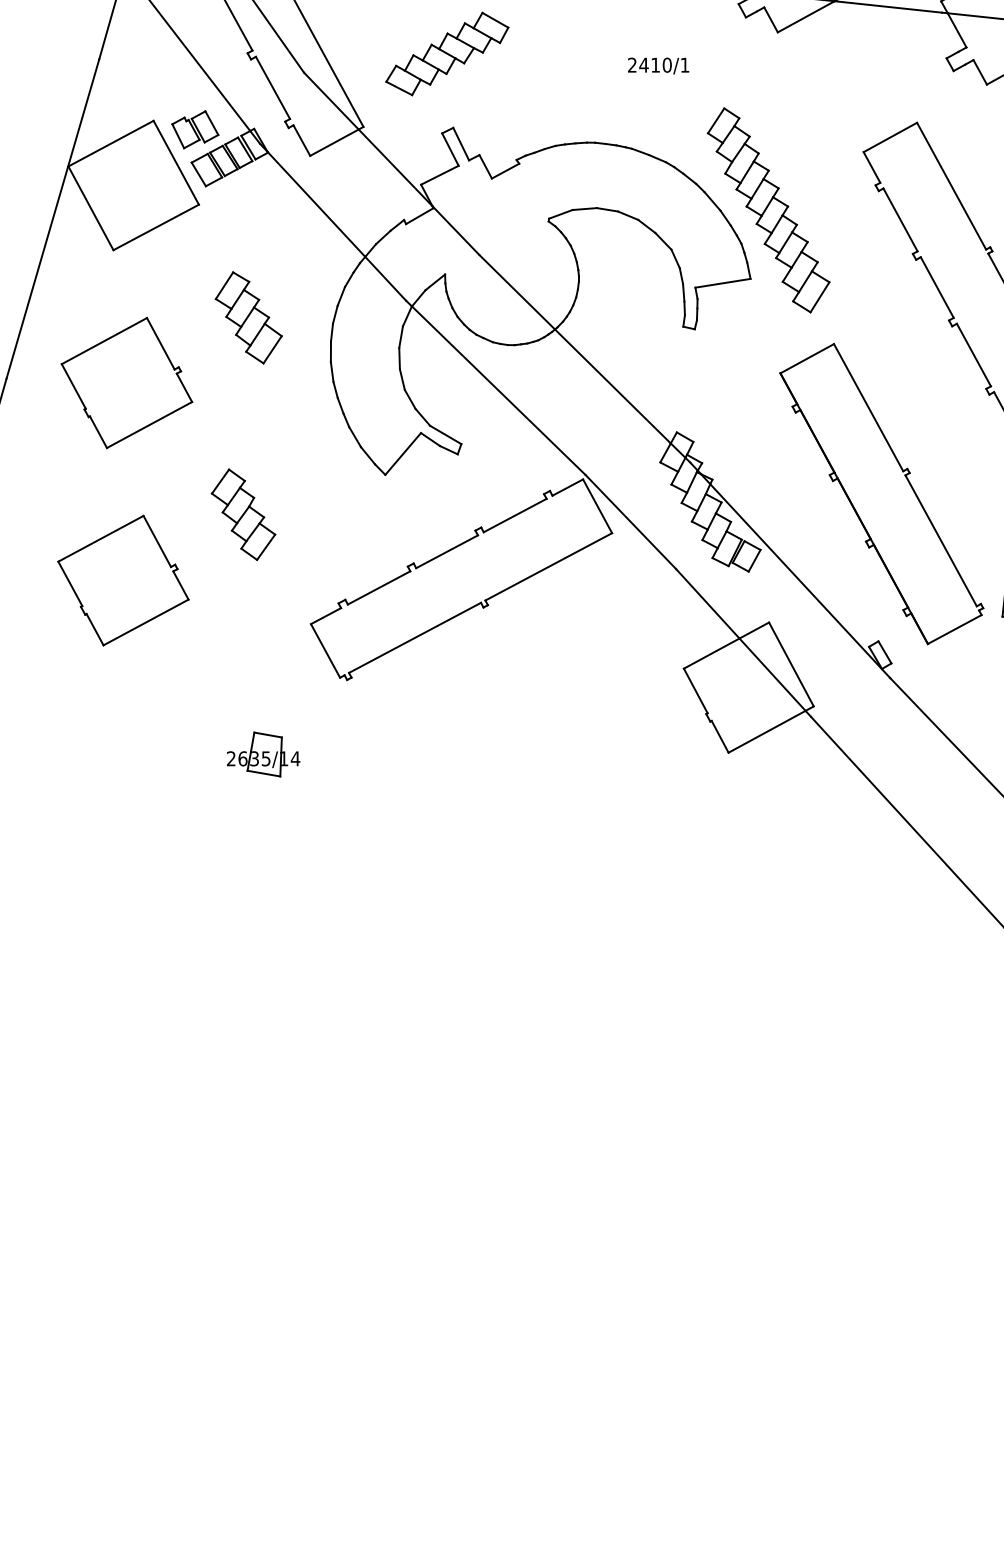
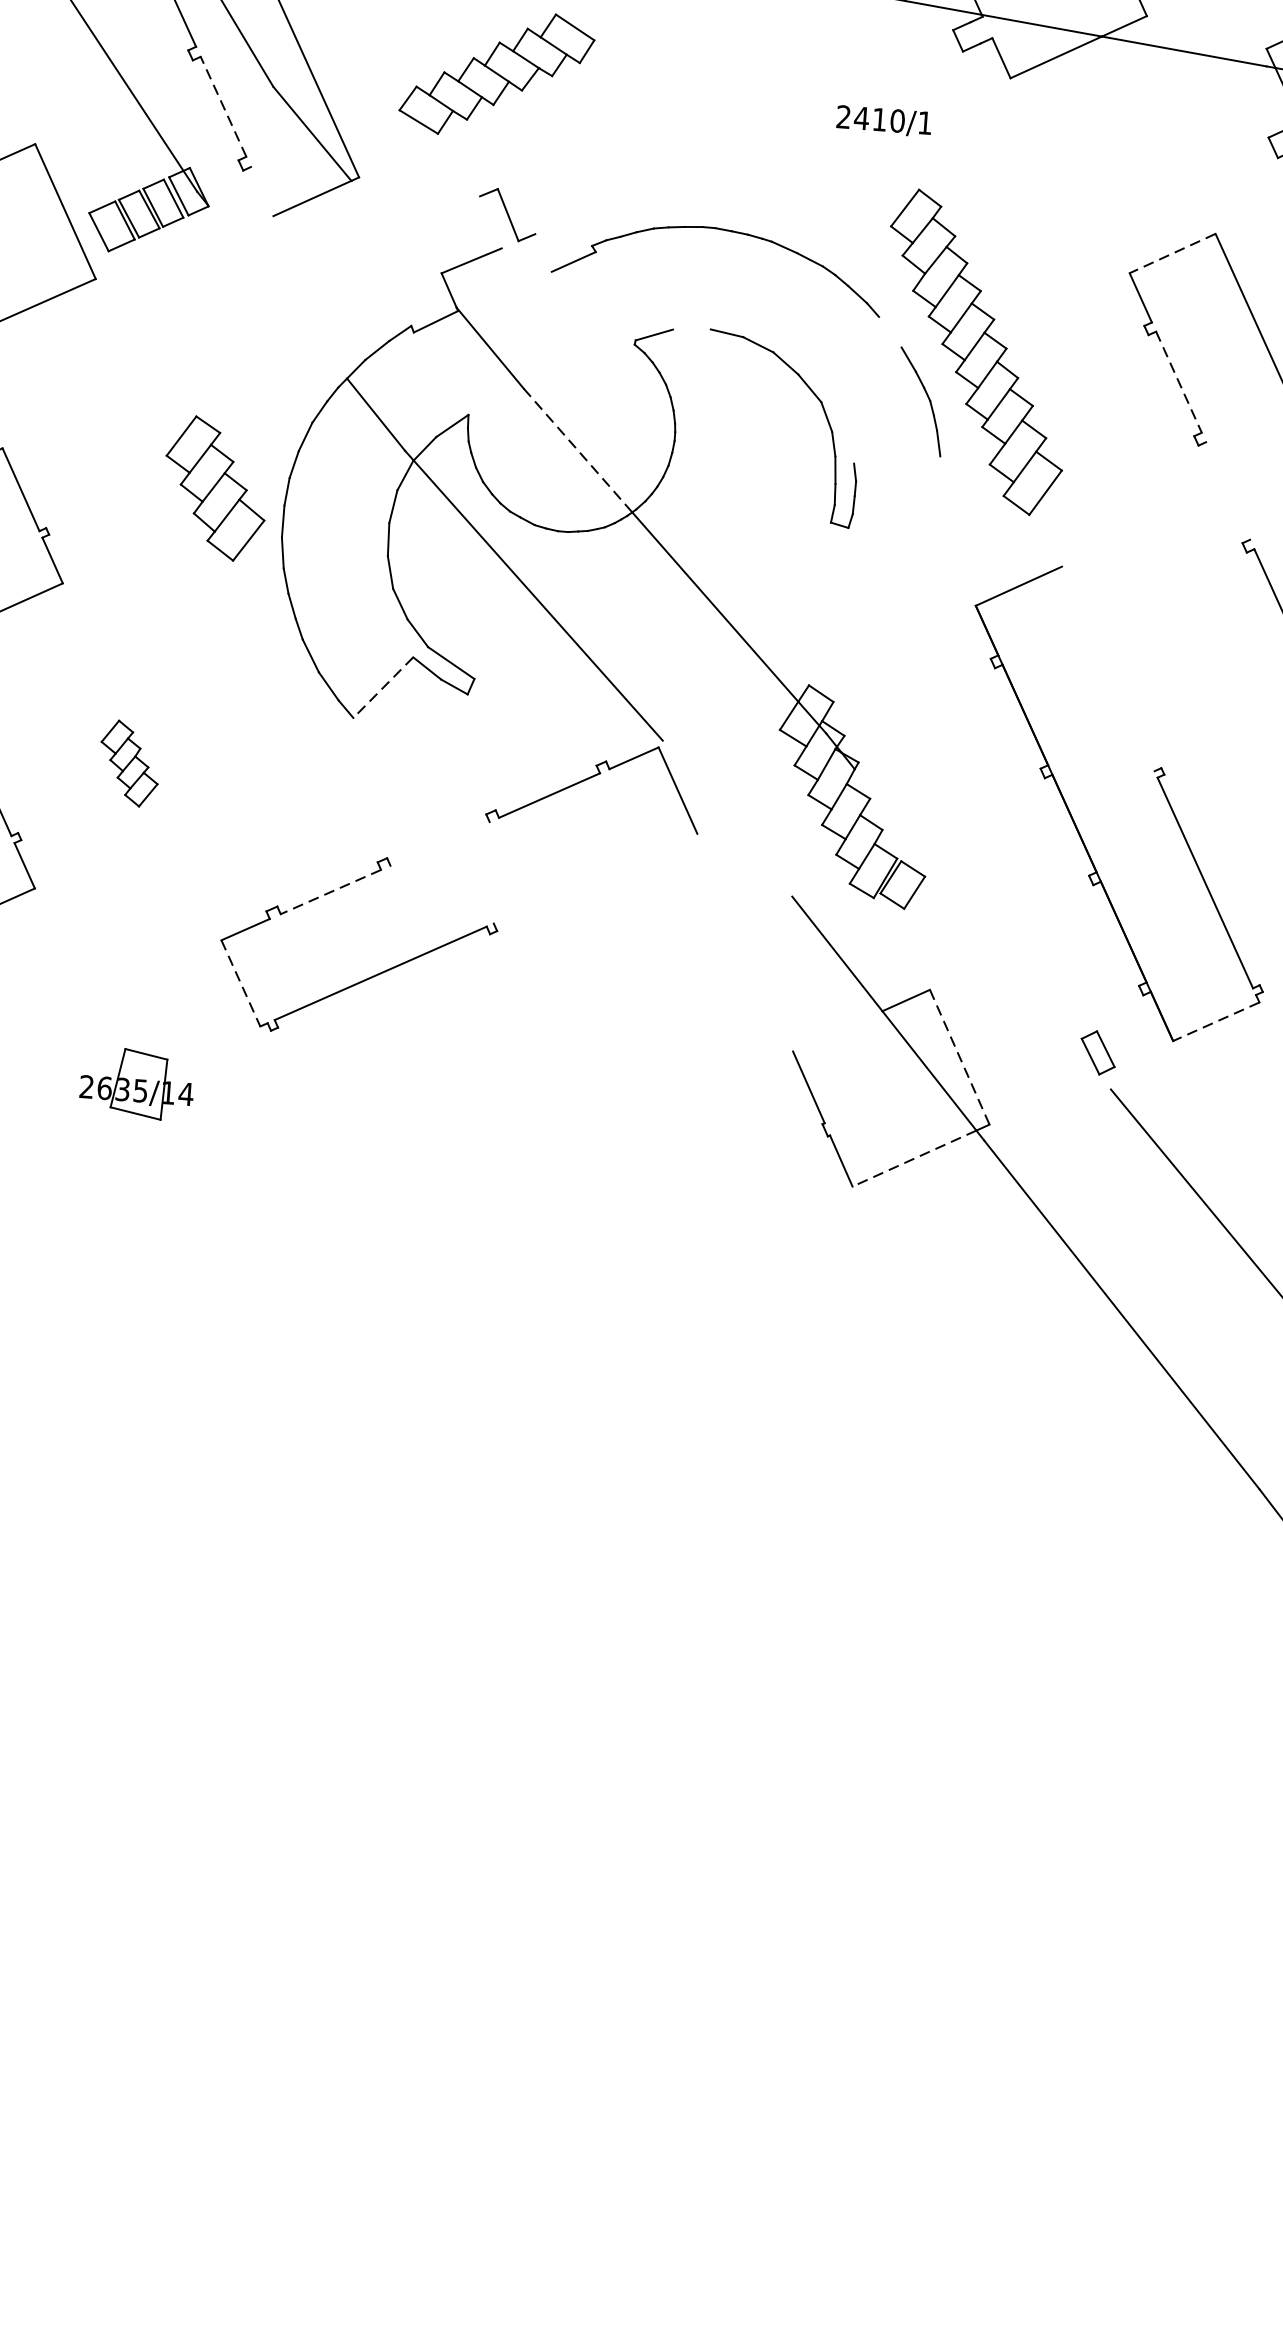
text: (658, 65) -> (884, 120), moved
line: (272, 87) -> (222, 106), solid -> dashed
part: (195, 129) -> (99, 162), removed
line: (889, 137) -> (1171, 253), solid -> dashed
line: (301, 140) -> (261, 191), removed
line: (450, 149) -> (491, 222), removed
line: (485, 166) -> (543, 252), removed
line: (395, 167) -> (403, 243), removed
line: (712, 201) -> (890, 332), removed
line: (316, 203) -> (277, 290), removed
line: (584, 209) -> (691, 330), removed
line: (900, 219) -> (1178, 381), solid -> dashed
line: (722, 282) -> (896, 458), removed
line: (936, 287) -> (1226, 490), removed
line: (517, 292) -> (578, 450), solid -> dashed
part: (248, 317) -> (215, 487), moved
line: (868, 407) -> (1108, 668), removed
line: (402, 454) -> (382, 688), solid -> dashed
part: (243, 514) -> (129, 763), size x0.6
line: (630, 521) -> (727, 817), removed
line: (446, 551) -> (439, 843), removed
line: (548, 566) -> (595, 878), removed
line: (800, 581) -> (983, 929), removed
line: (378, 588) -> (329, 892), solid -> dashed
line: (954, 629) -> (1215, 1021), solid -> dashed
line: (325, 651) -> (240, 984), solid -> dashed
line: (711, 653) -> (837, 1031), removed
line: (791, 664) -> (959, 1057), solid -> dashed
line: (767, 731) -> (915, 1158), solid -> dashed
part: (263, 754) -> (137, 1083), moved

